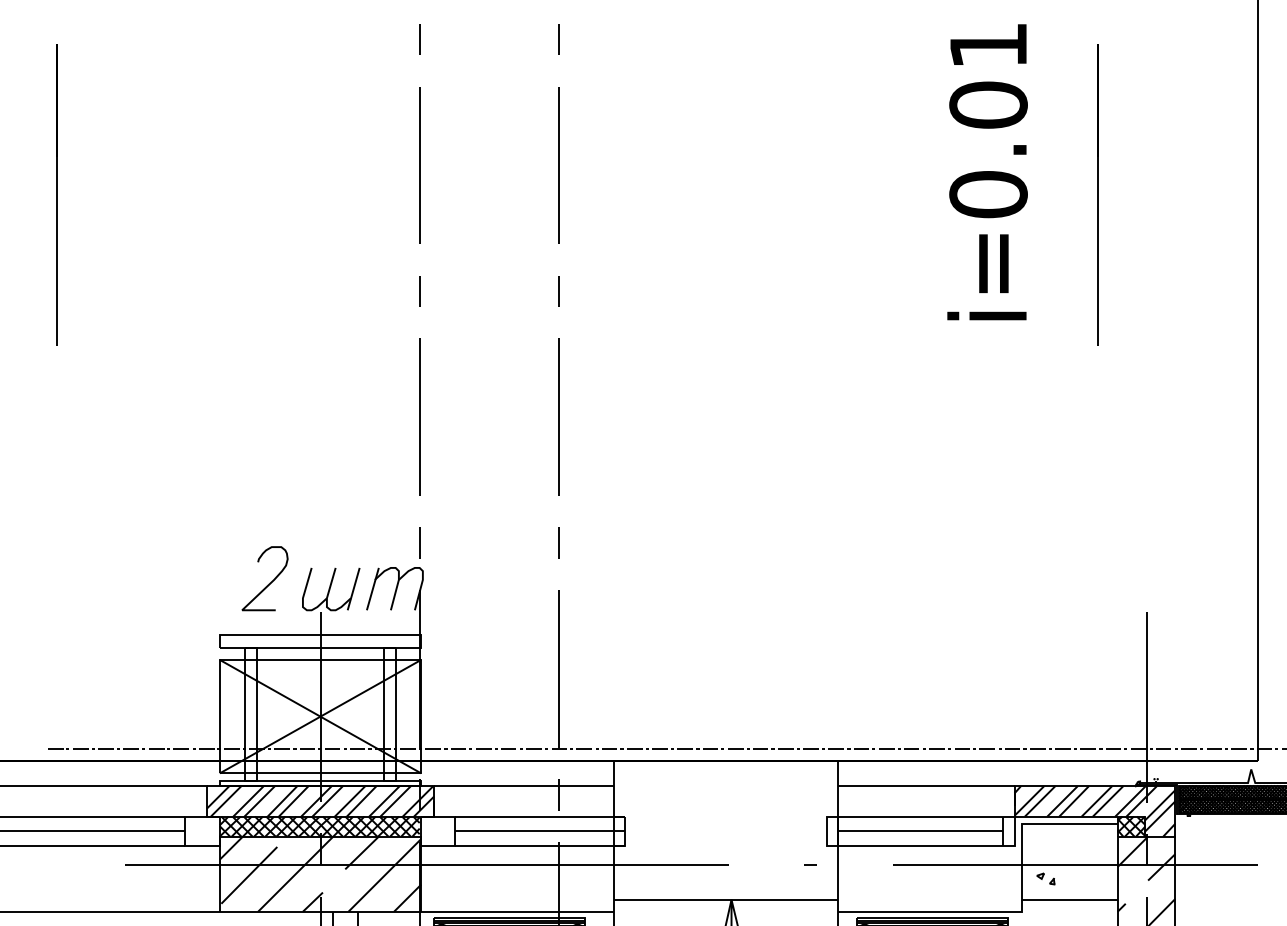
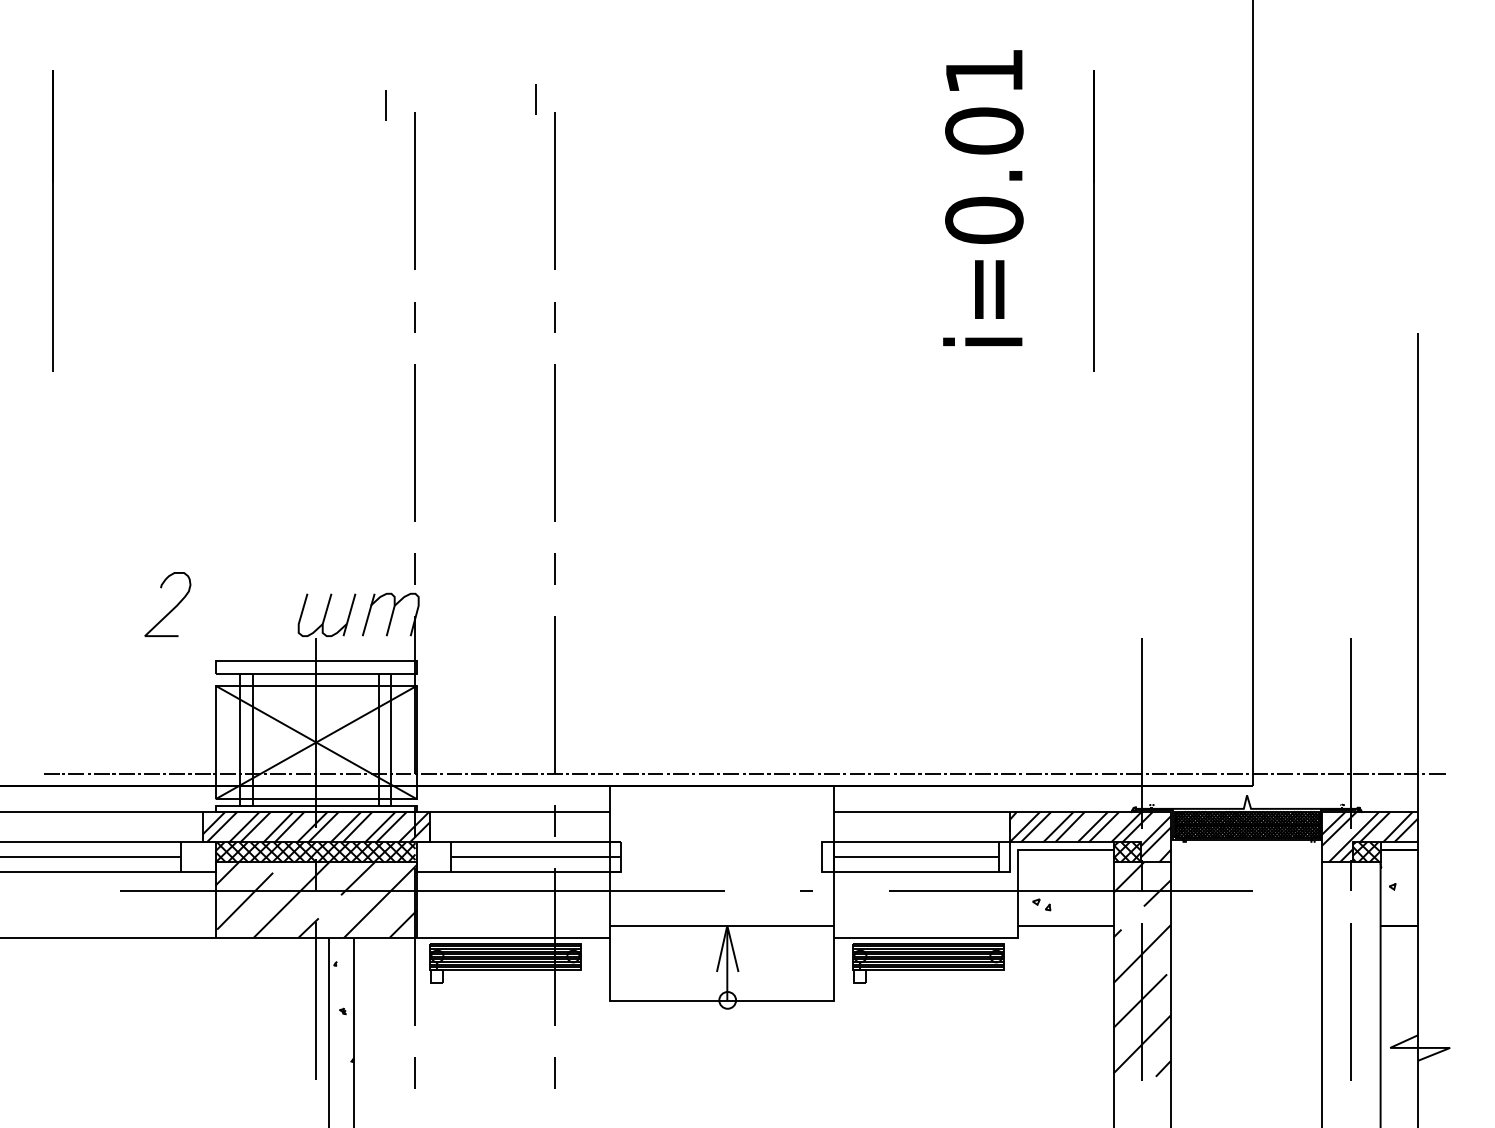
line: (418, 39) -> (385, 105), moved
line: (558, 39) -> (535, 99), moved
curve: (269, 582) -> (172, 608), moved

